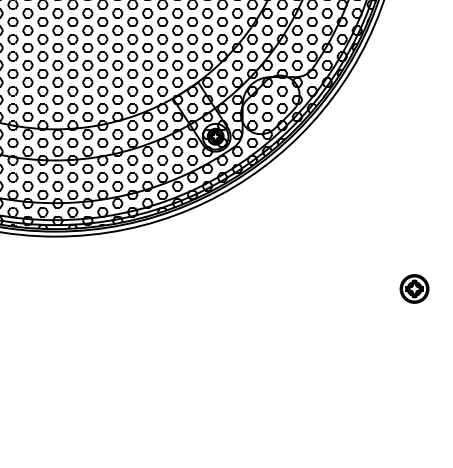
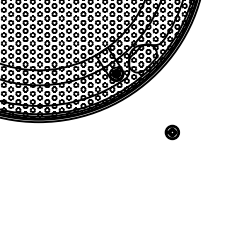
part: (412, 289) -> (171, 132), moved

